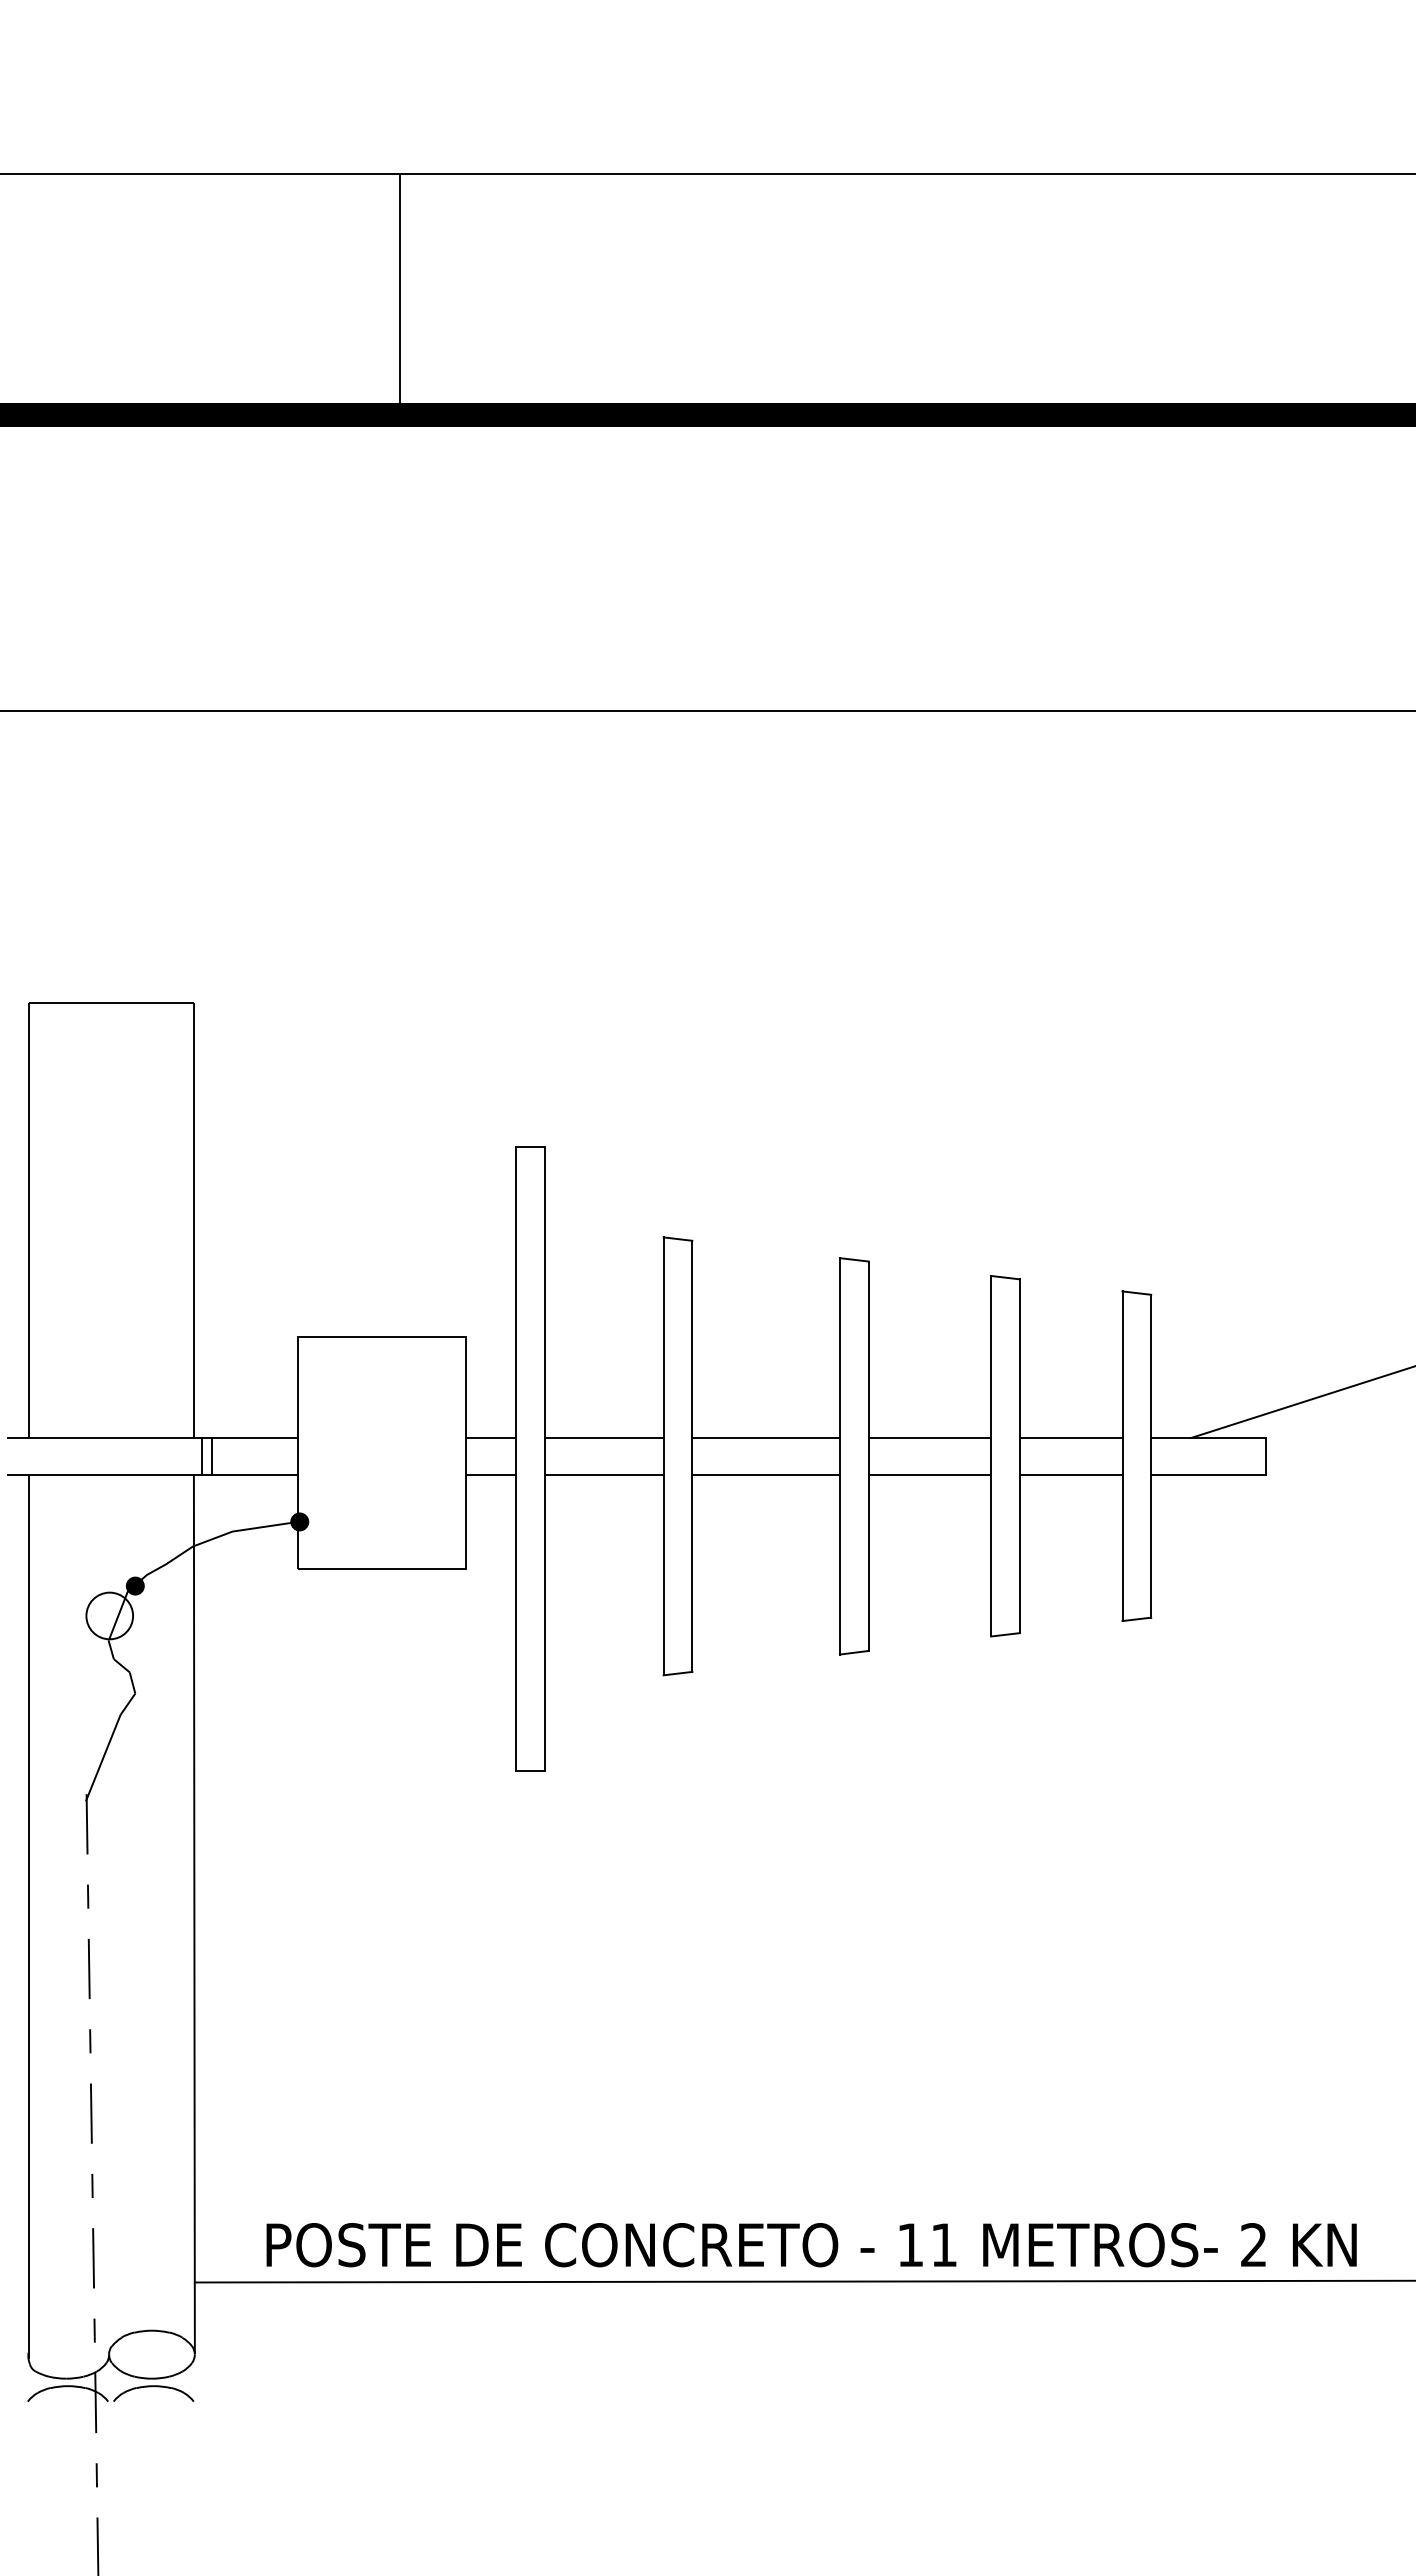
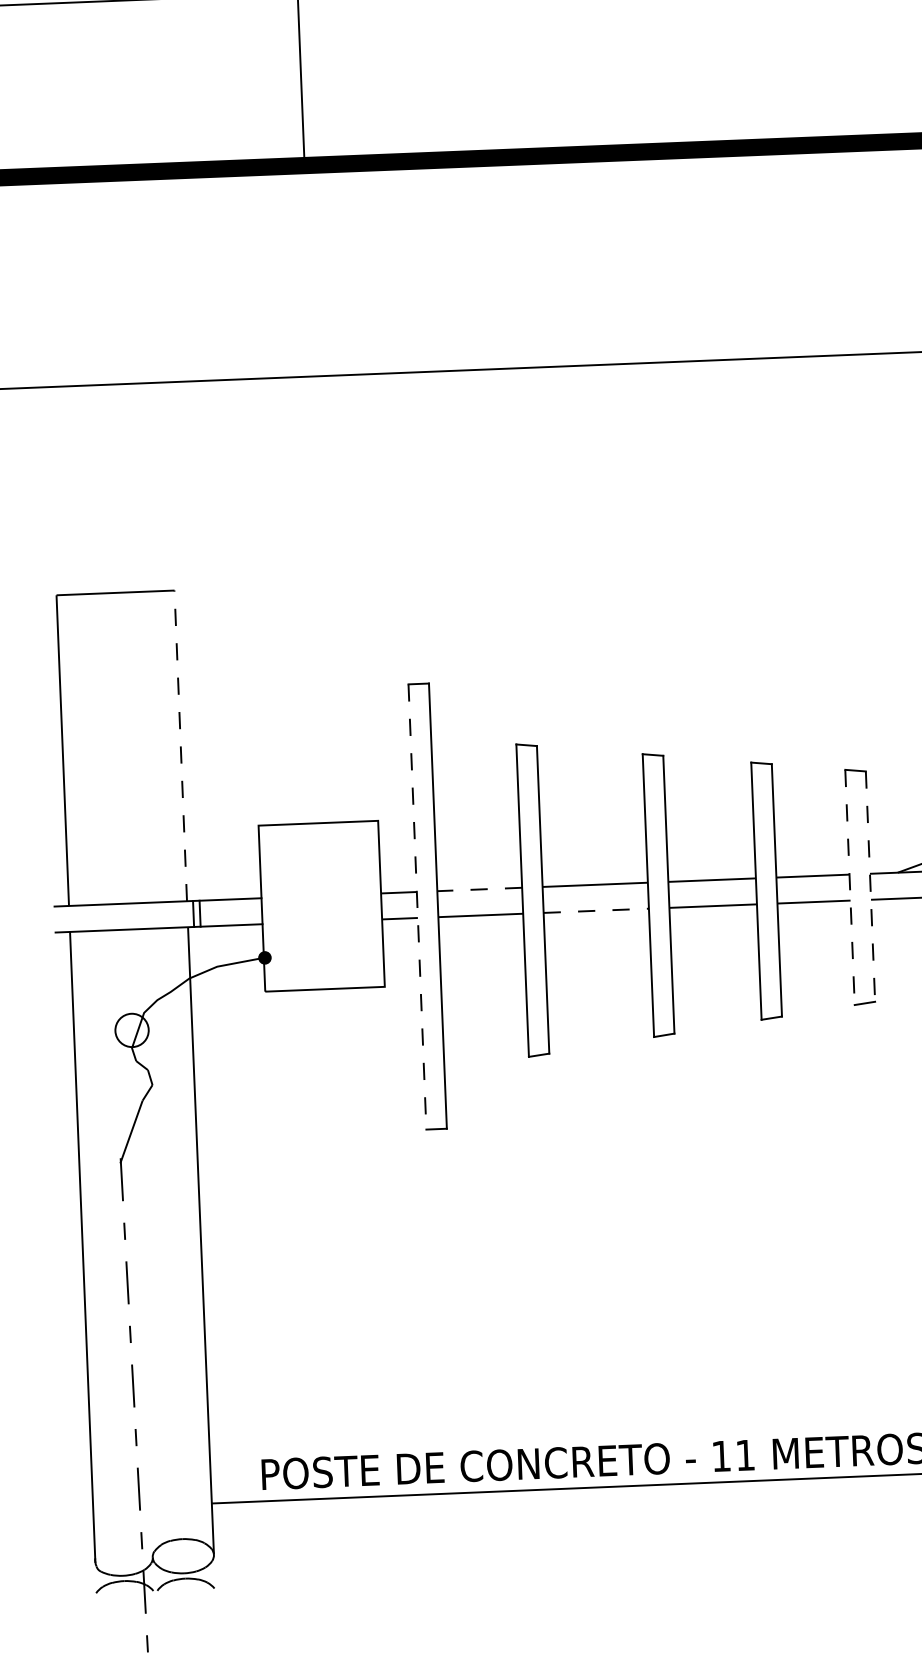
line: (193, 1220) -> (180, 745), solid -> dashed
line: (603, 1438) -> (479, 889), solid -> dashed
line: (1122, 1456) -> (850, 887), solid -> dashed
line: (1151, 1456) -> (870, 886), solid -> dashed
line: (516, 1459) -> (417, 907), solid -> dashed
line: (766, 1474) -> (596, 910), solid -> dashed
fill: (134, 1585) -> (148, 1007), removed

